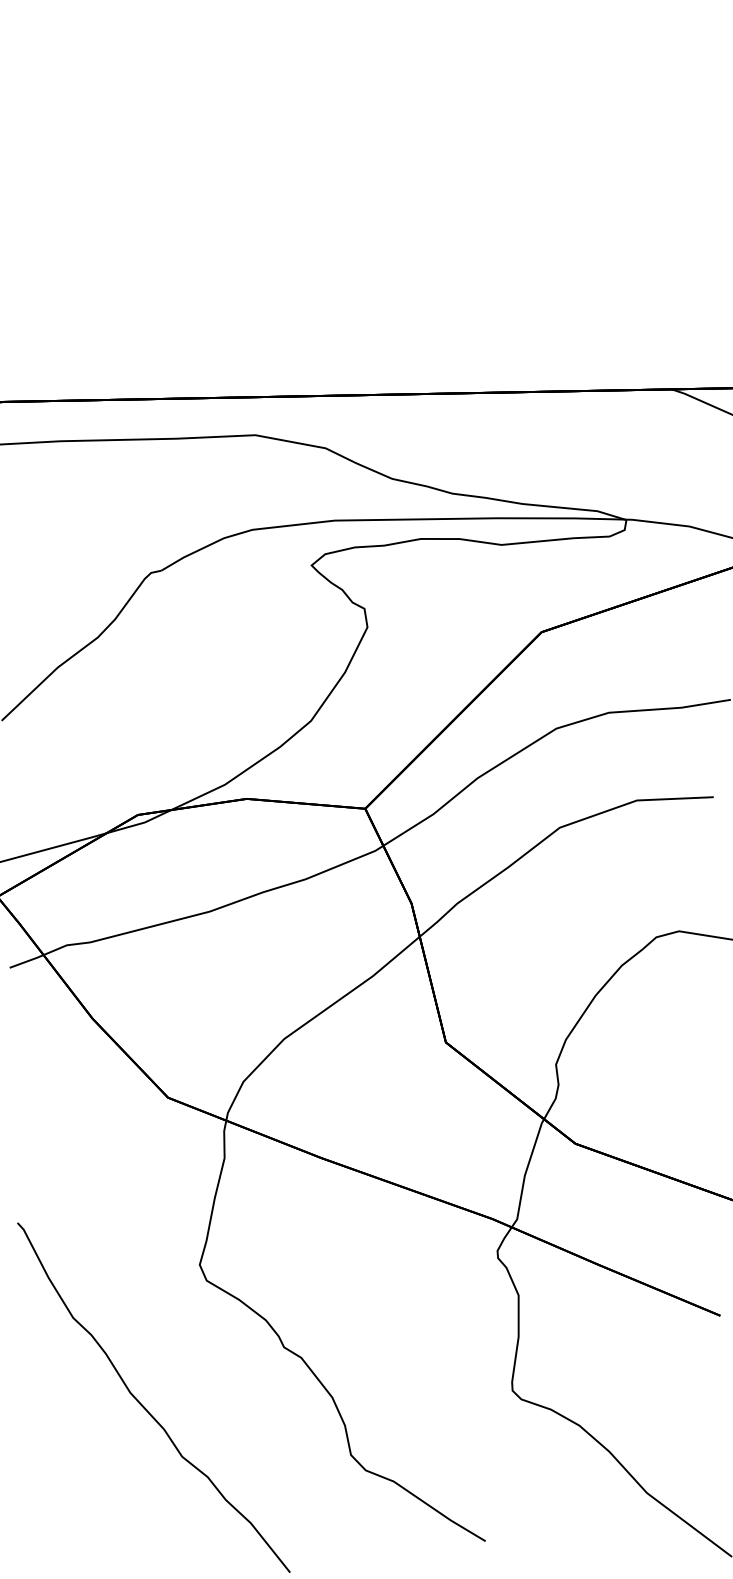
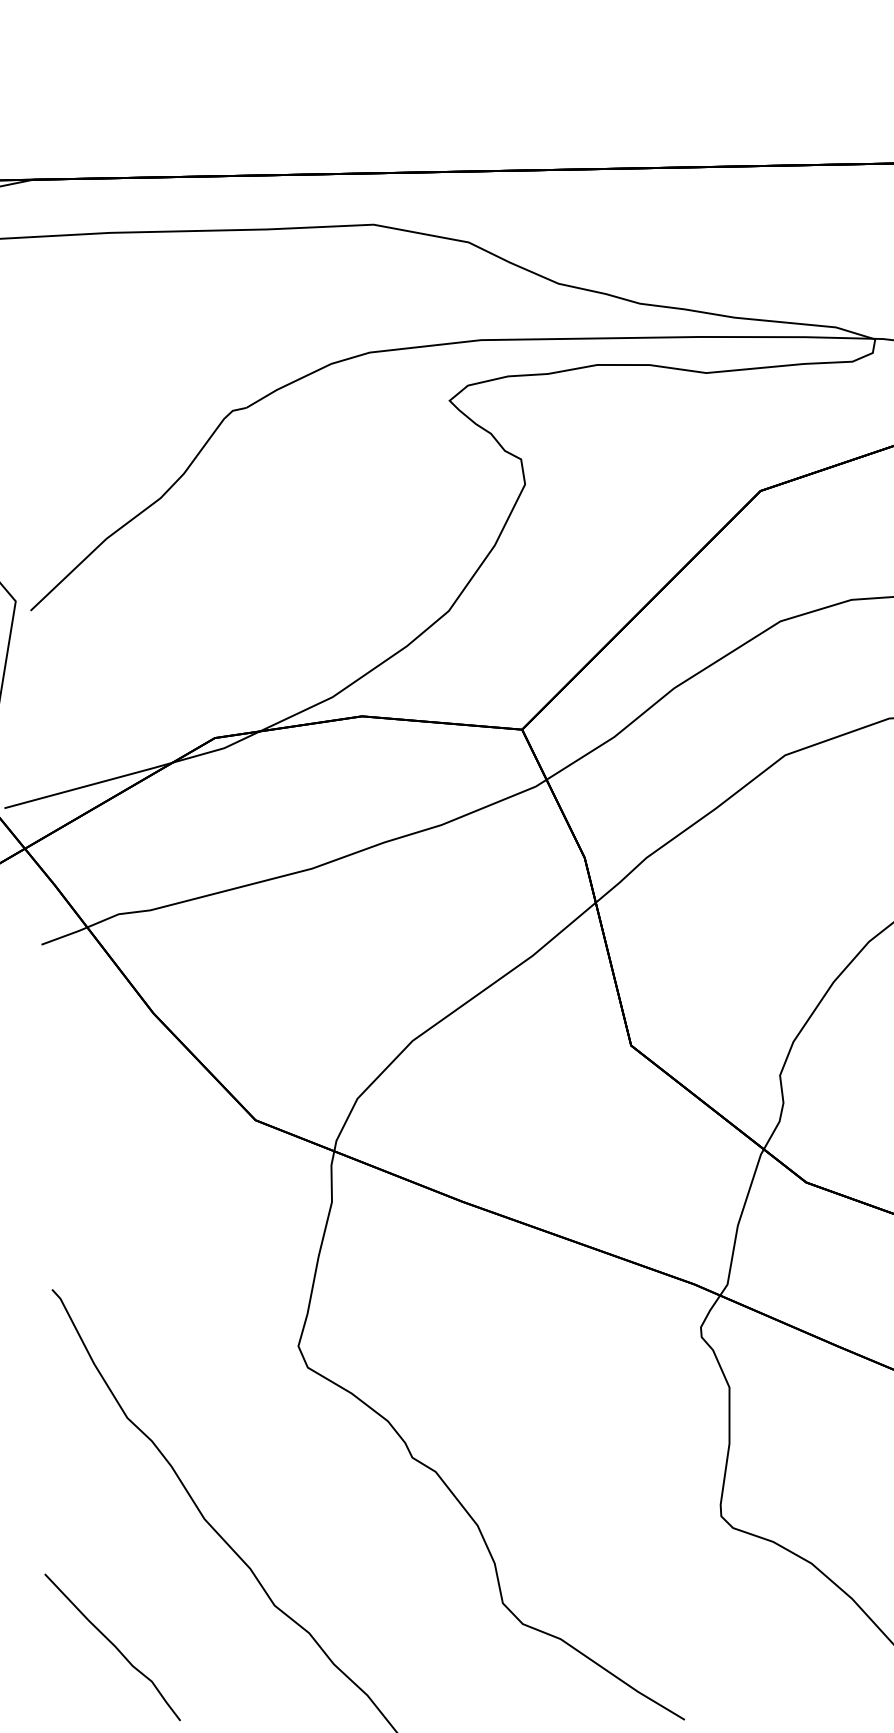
curve: (62, 1486) -> (112, 1645), added

